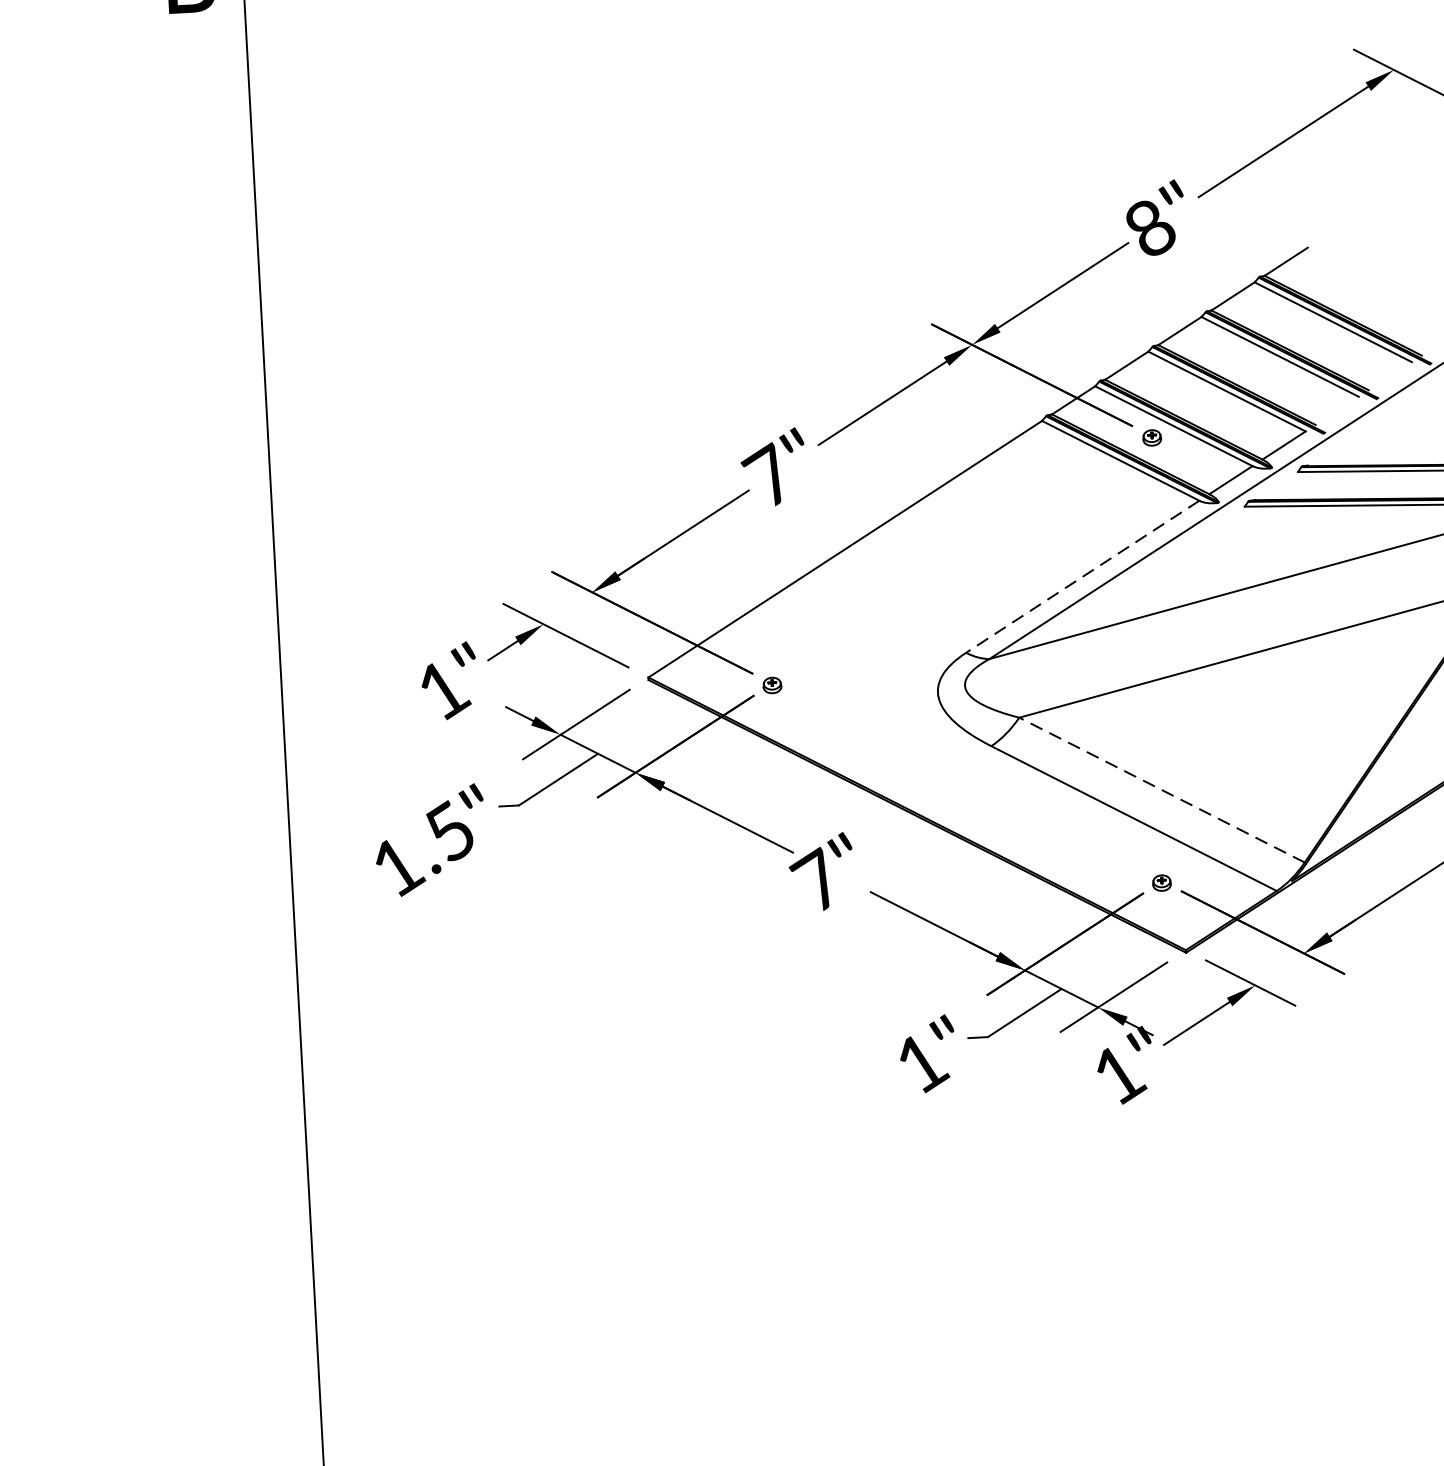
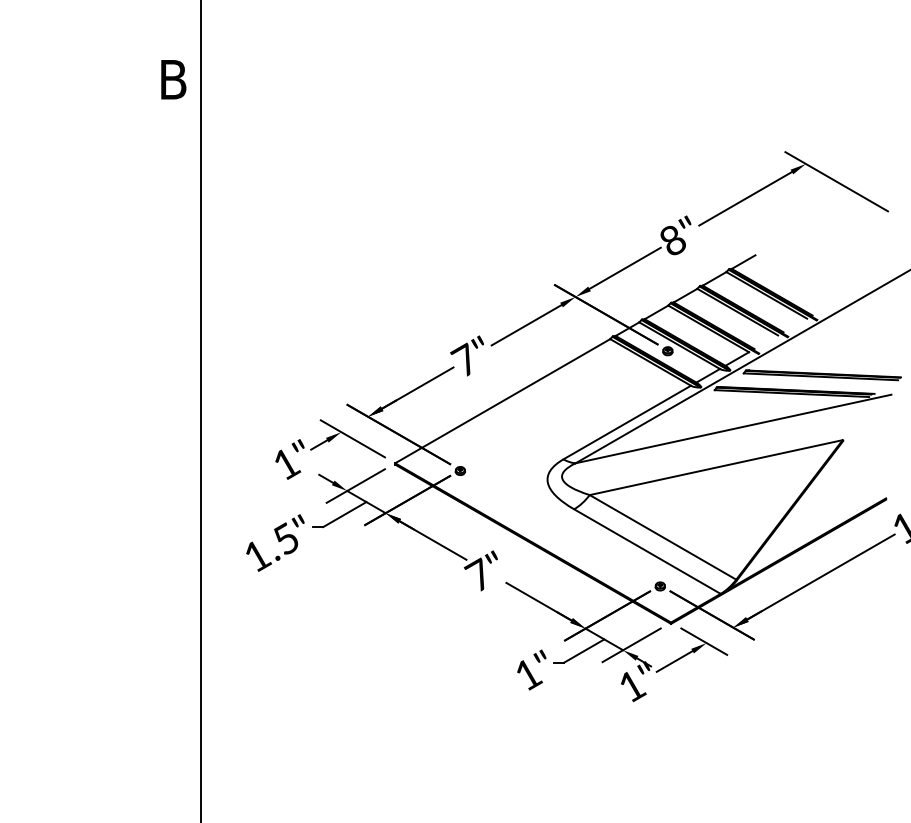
line: (1083, 576) -> (627, 422), dashed -> solid
line: (1162, 790) -> (663, 537), dashed -> solid

